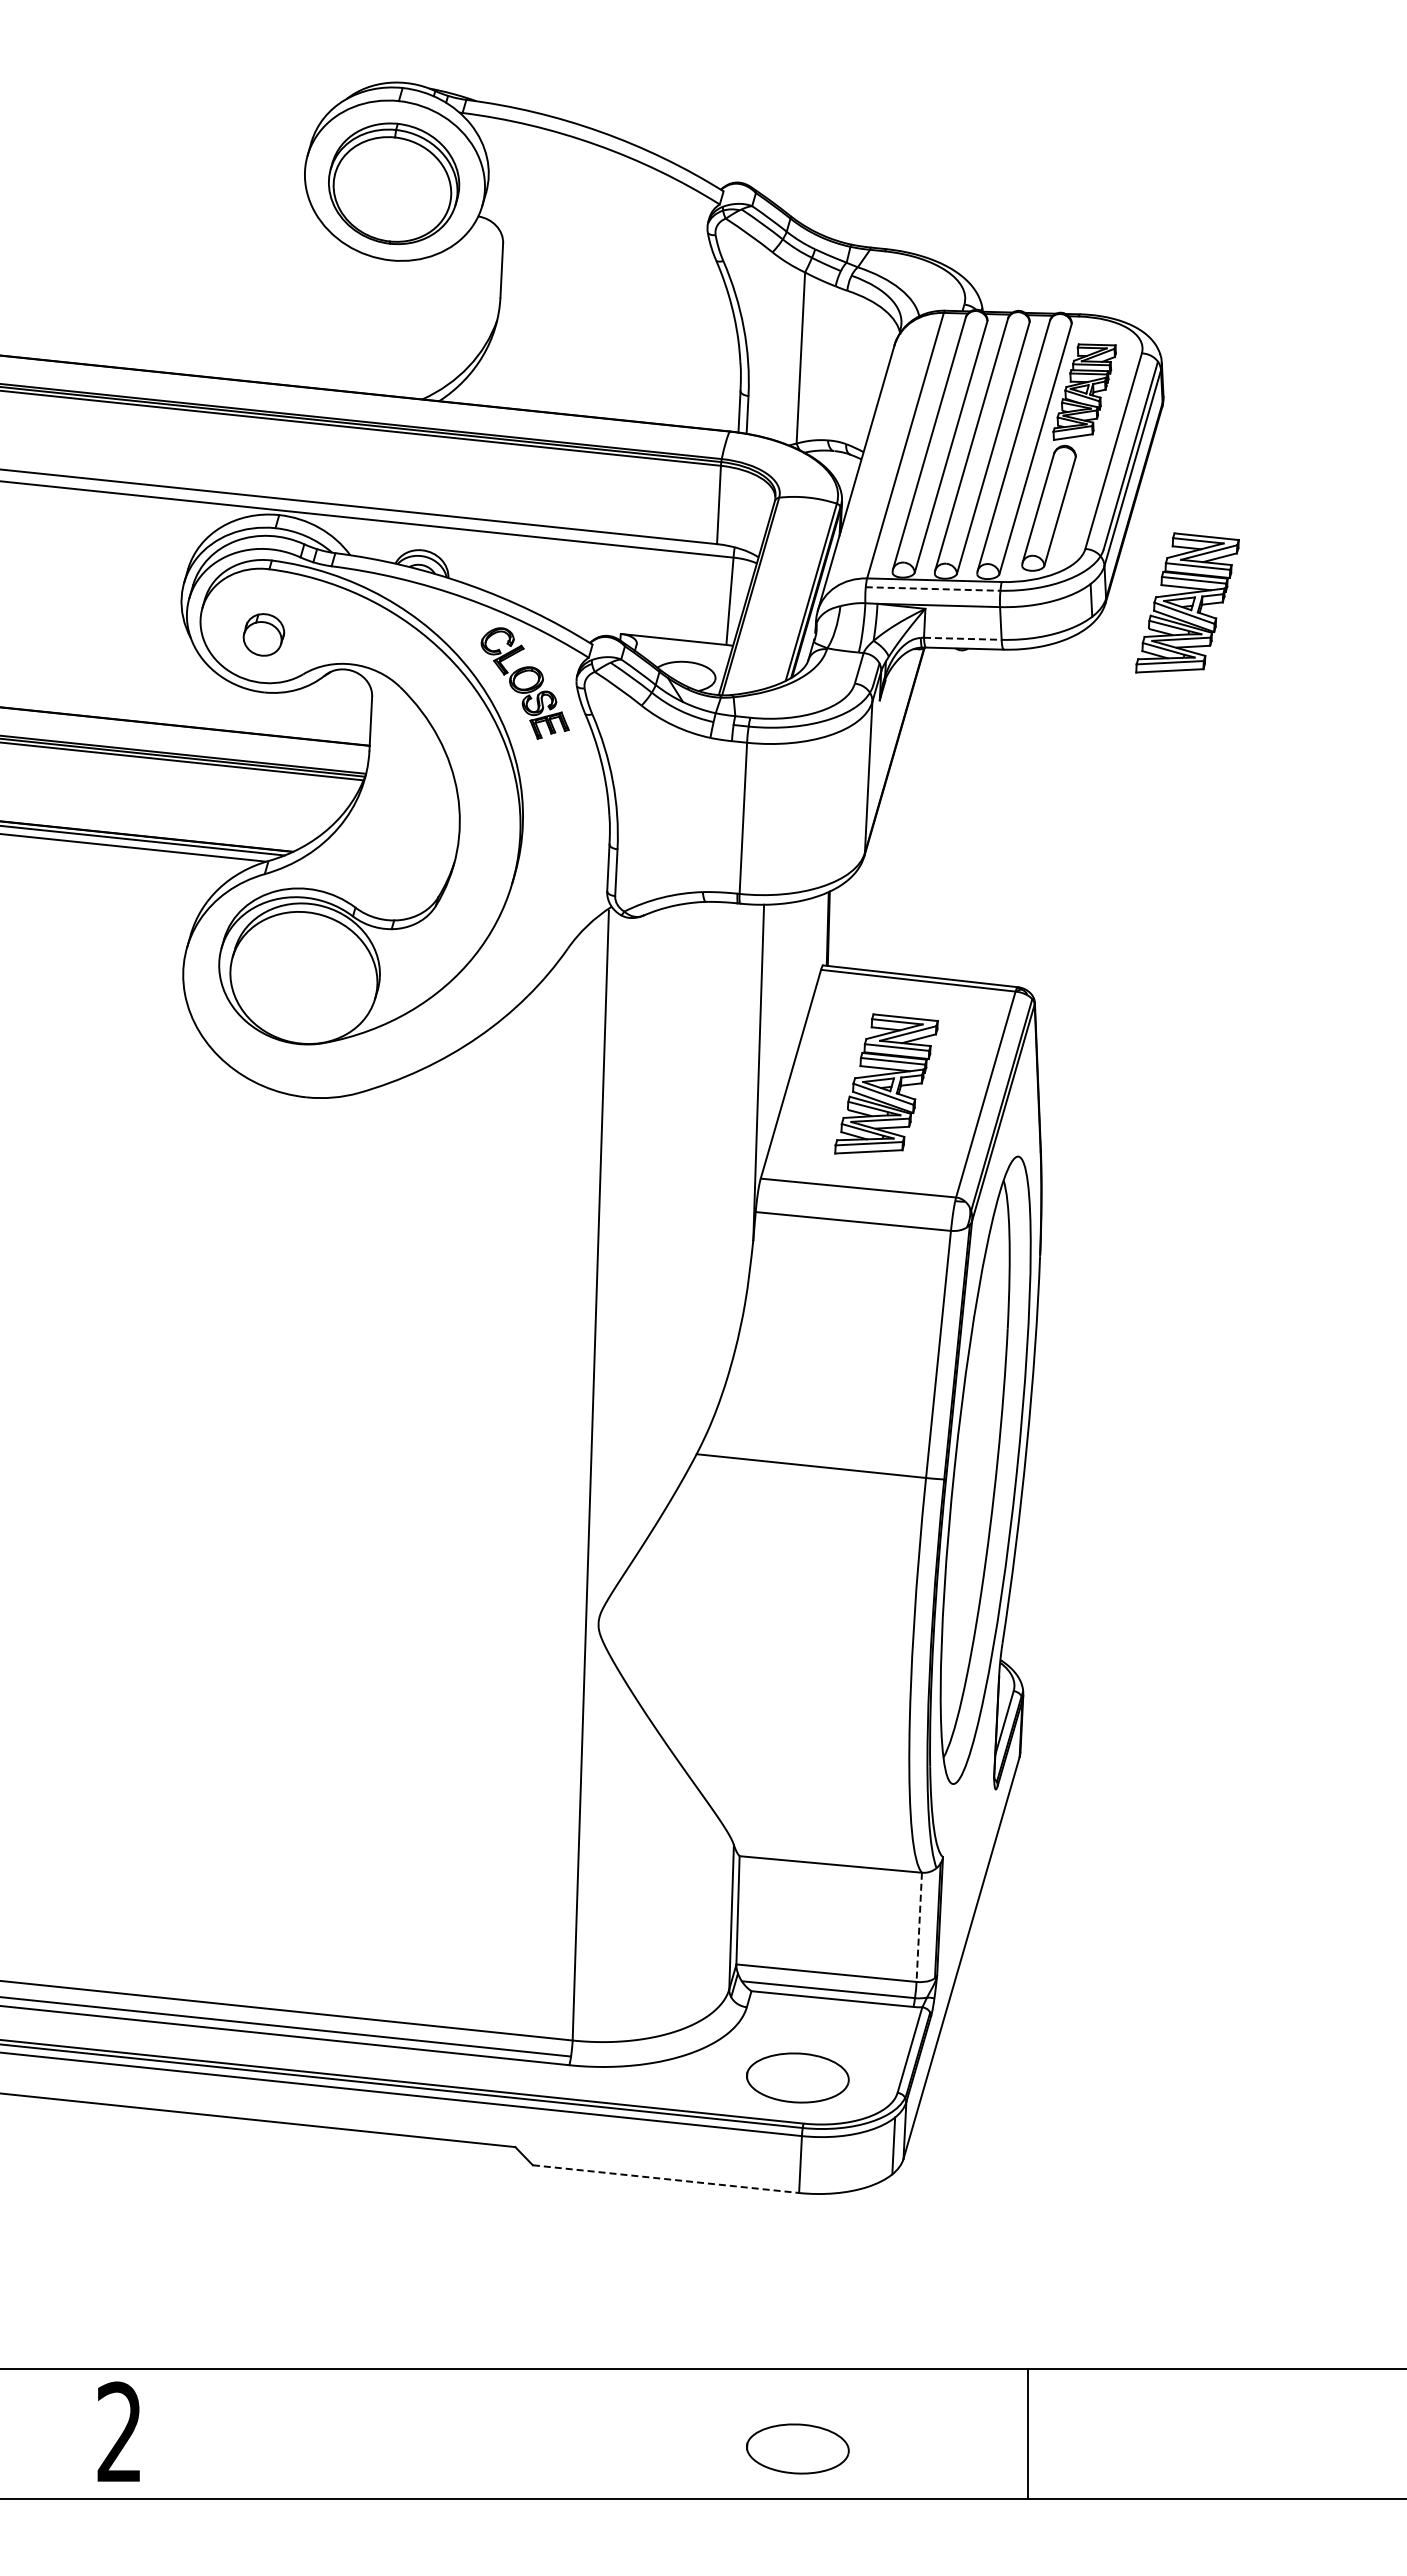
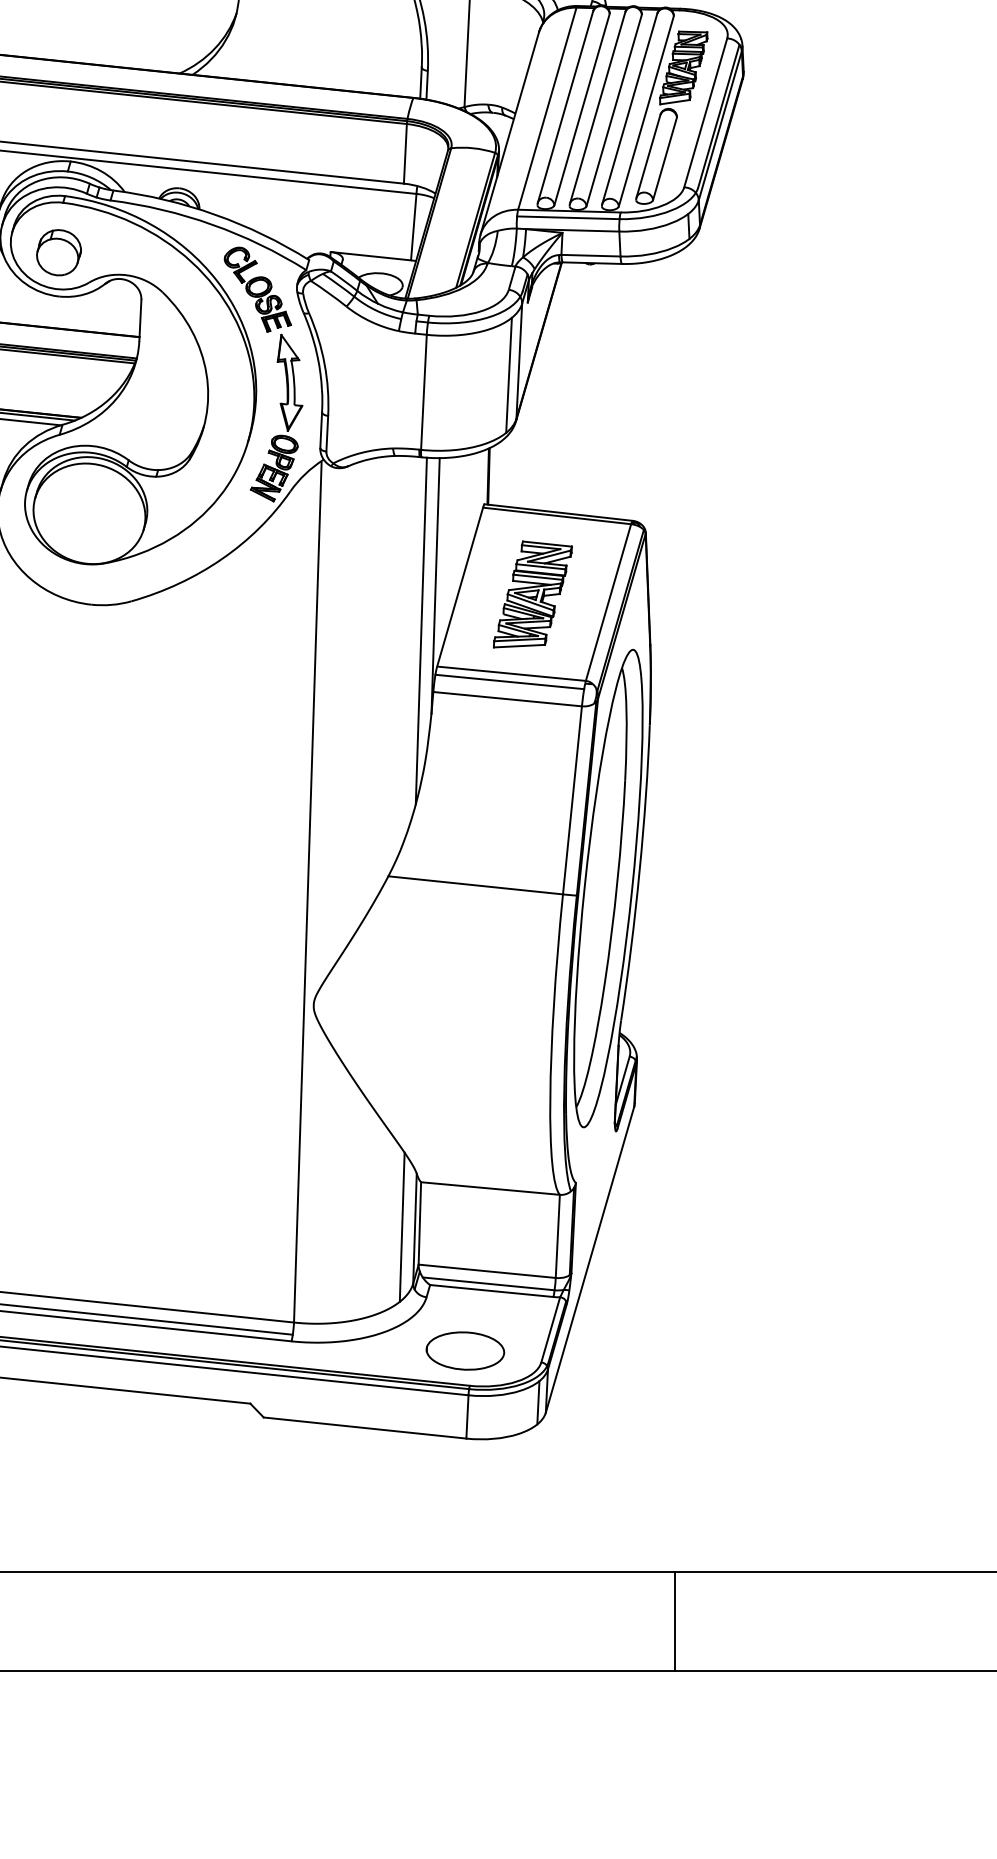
line: (933, 589) -> (568, 218), dashed -> solid
part: (1187, 602) -> (761, 228), removed
part: (263, 634) -> (58, 252), size x1.43
line: (962, 638) -> (590, 255), dashed -> solid
line: (854, 795) -> (508, 374), added
part: (558, 850) -> (283, 416), added
line: (739, 1131) -> (421, 630), added
line: (855, 1198) -> (509, 681), added
line: (714, 1915) -> (401, 1227), added
line: (919, 1927) -> (558, 1236), dashed -> solid
line: (666, 2179) -> (365, 1428), dashed -> solid
line: (1027, 2433) -> (674, 1621), moved
part: (797, 2448) -> (465, 1633), removed

